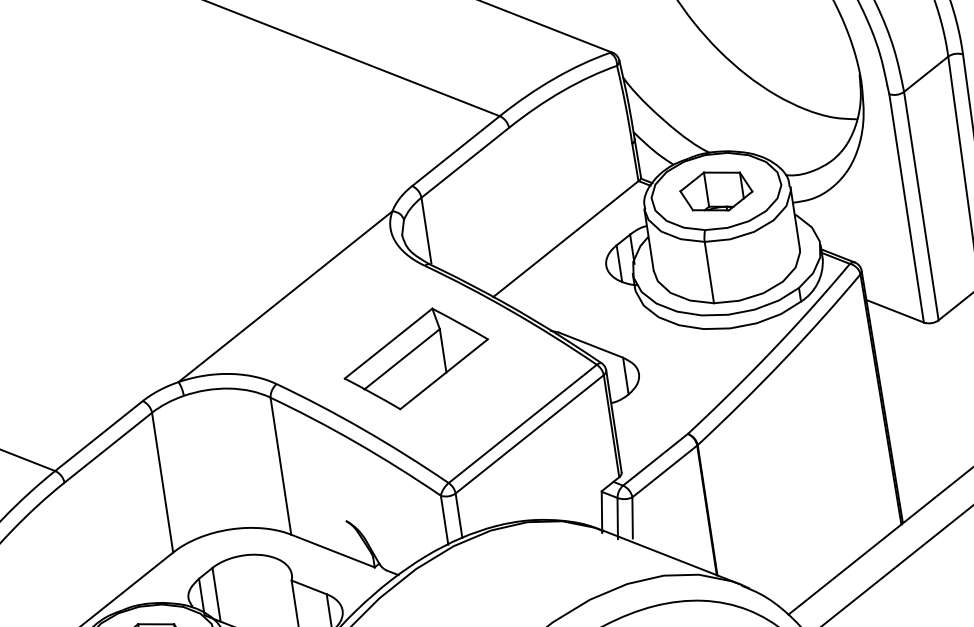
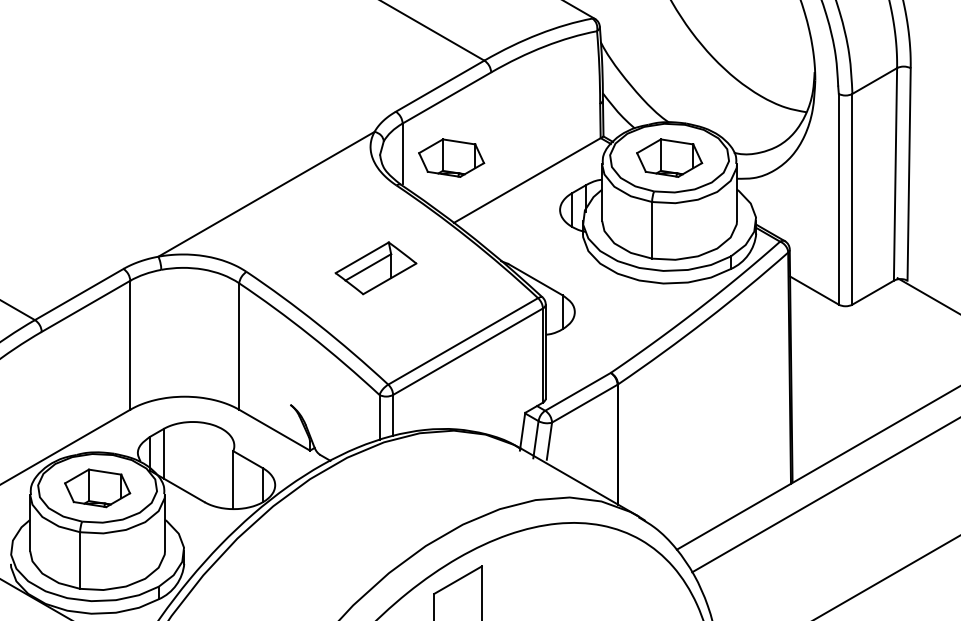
part: (479, 226) -> (451, 157), added
part: (415, 359) -> (375, 268), size x0.6

